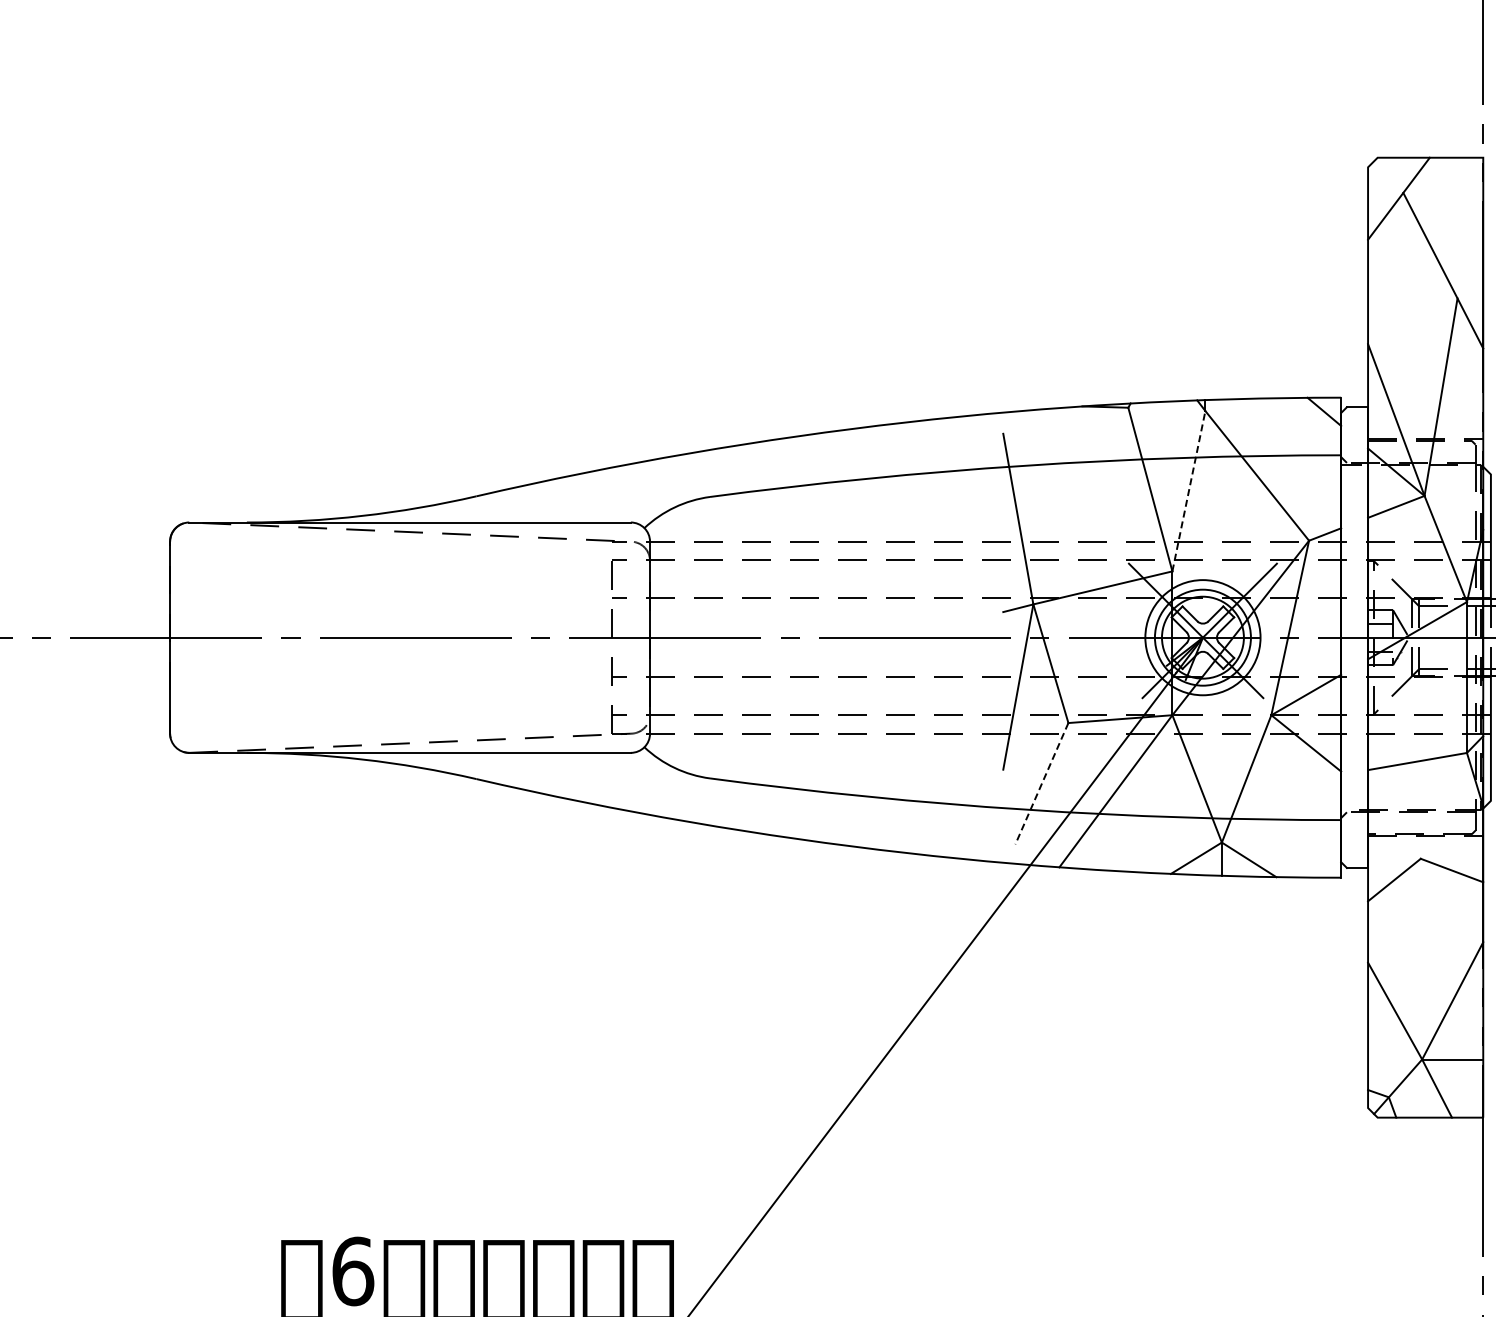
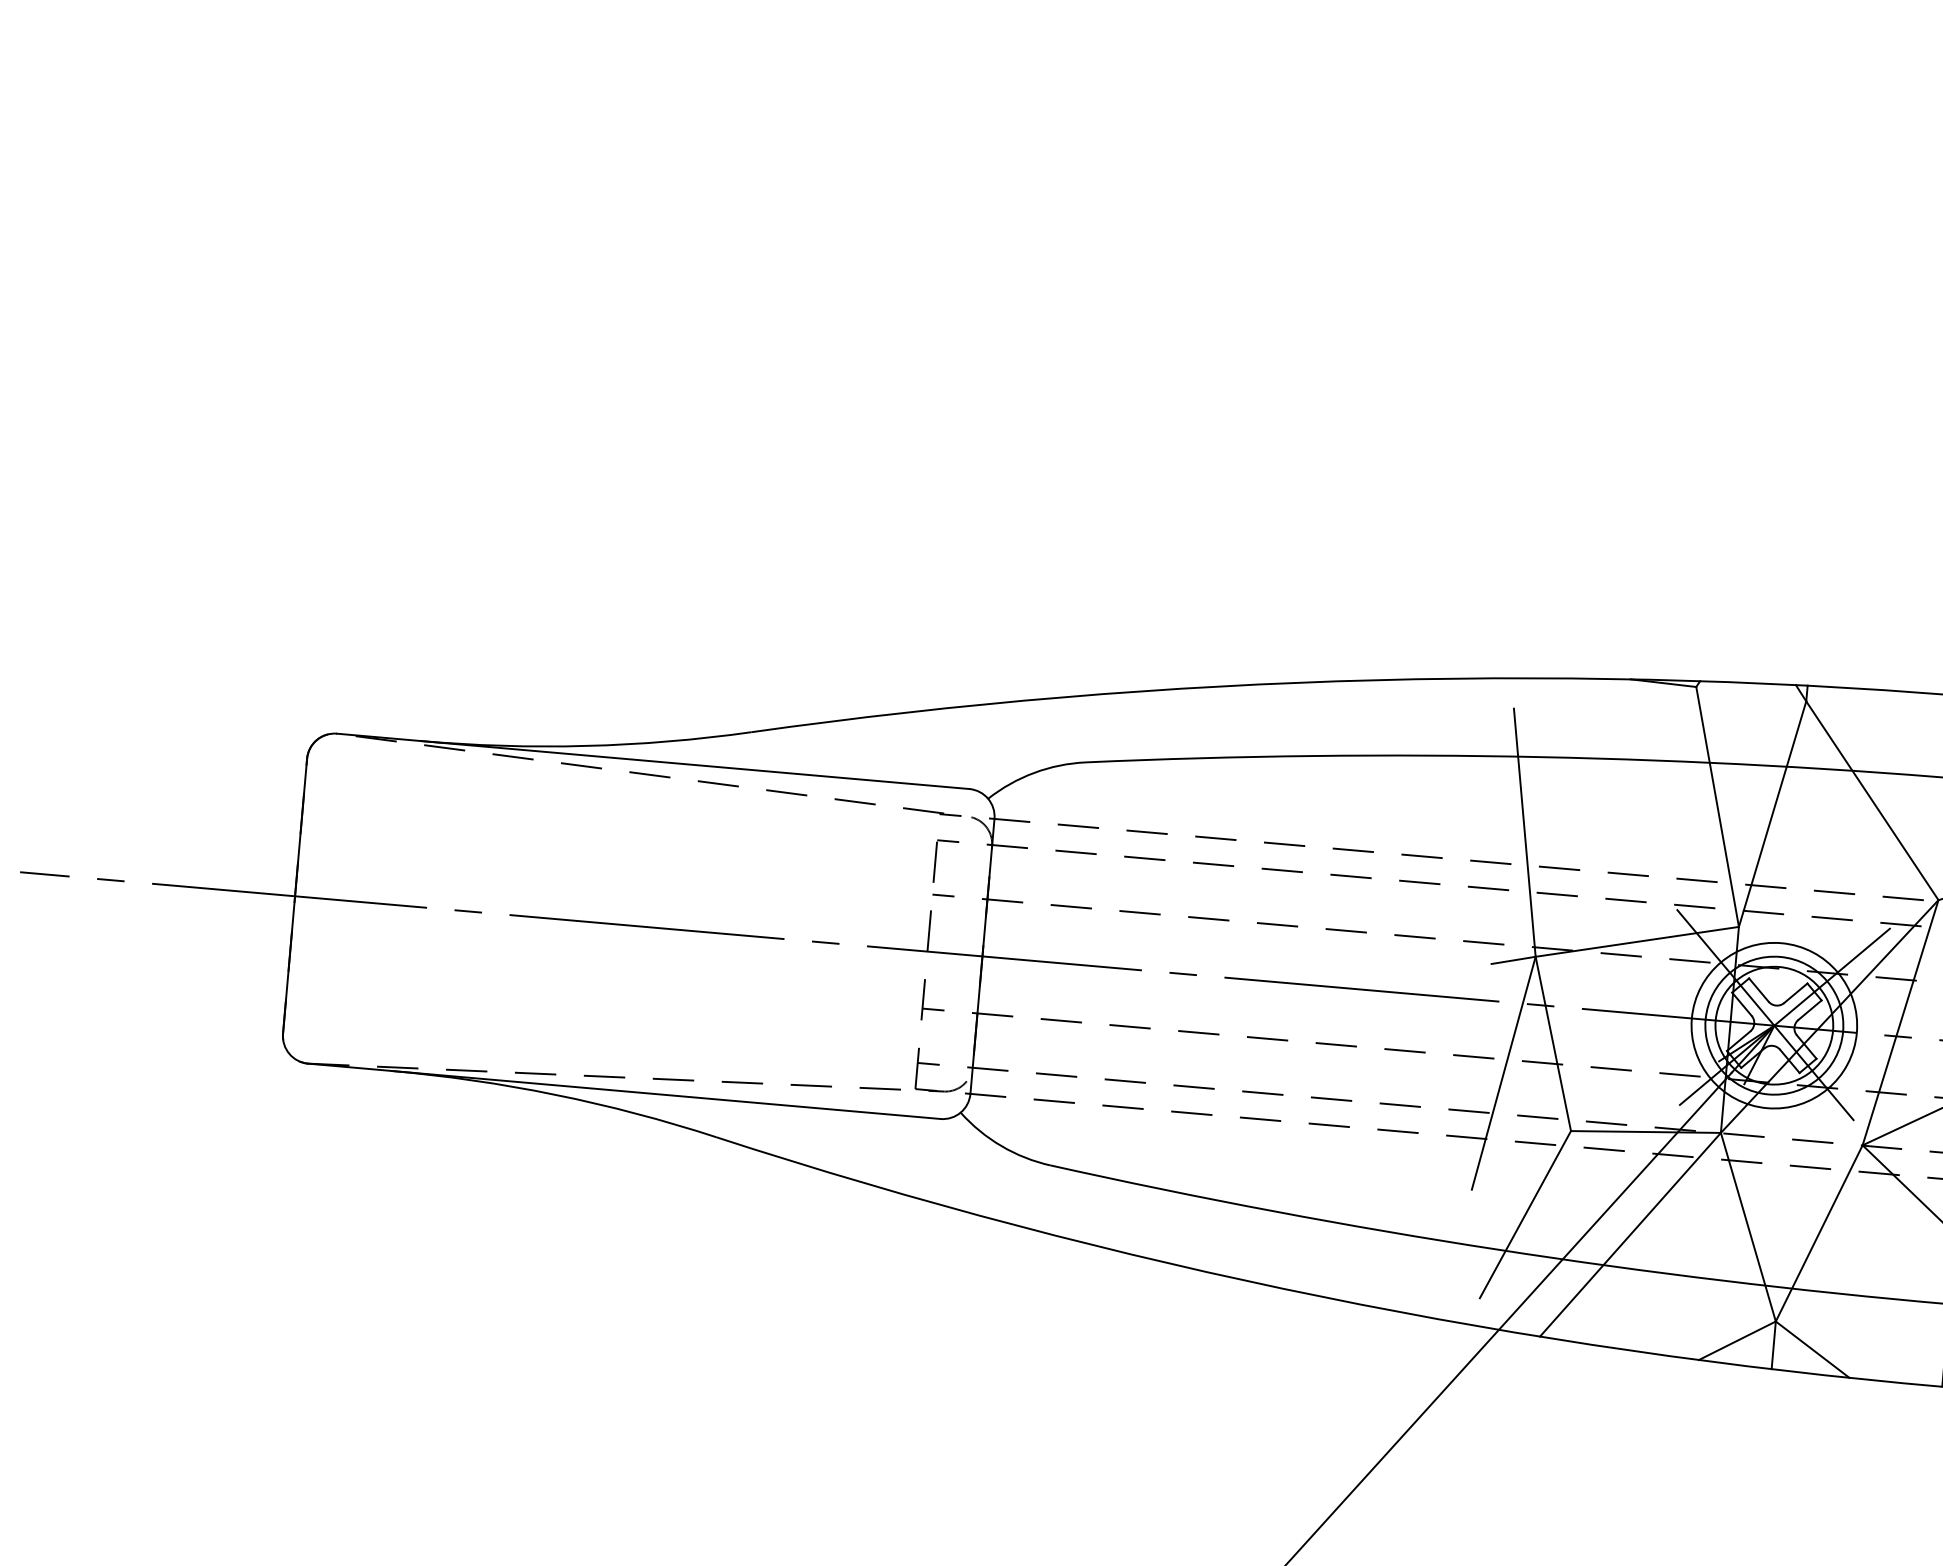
line: (1188, 491) -> (1771, 814), dashed -> solid
line: (1041, 784) -> (1524, 1215), dashed -> solid

